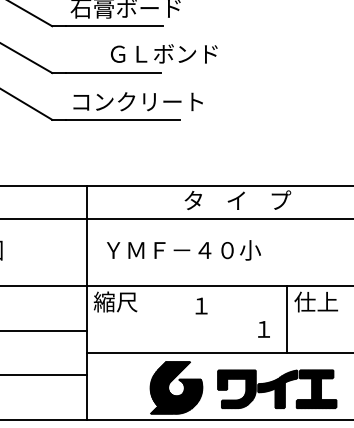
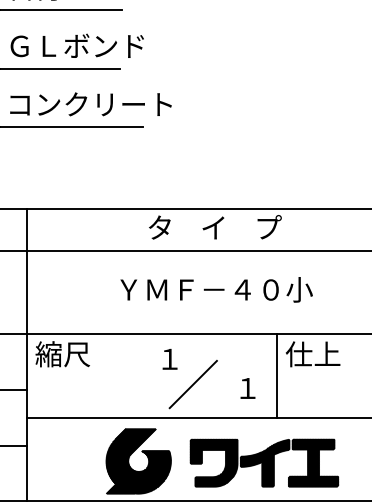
text: (164, 53) -> (77, 45), moved
text: (183, 250) -> (216, 289), moved
line: (220, 326) -> (193, 384), added

